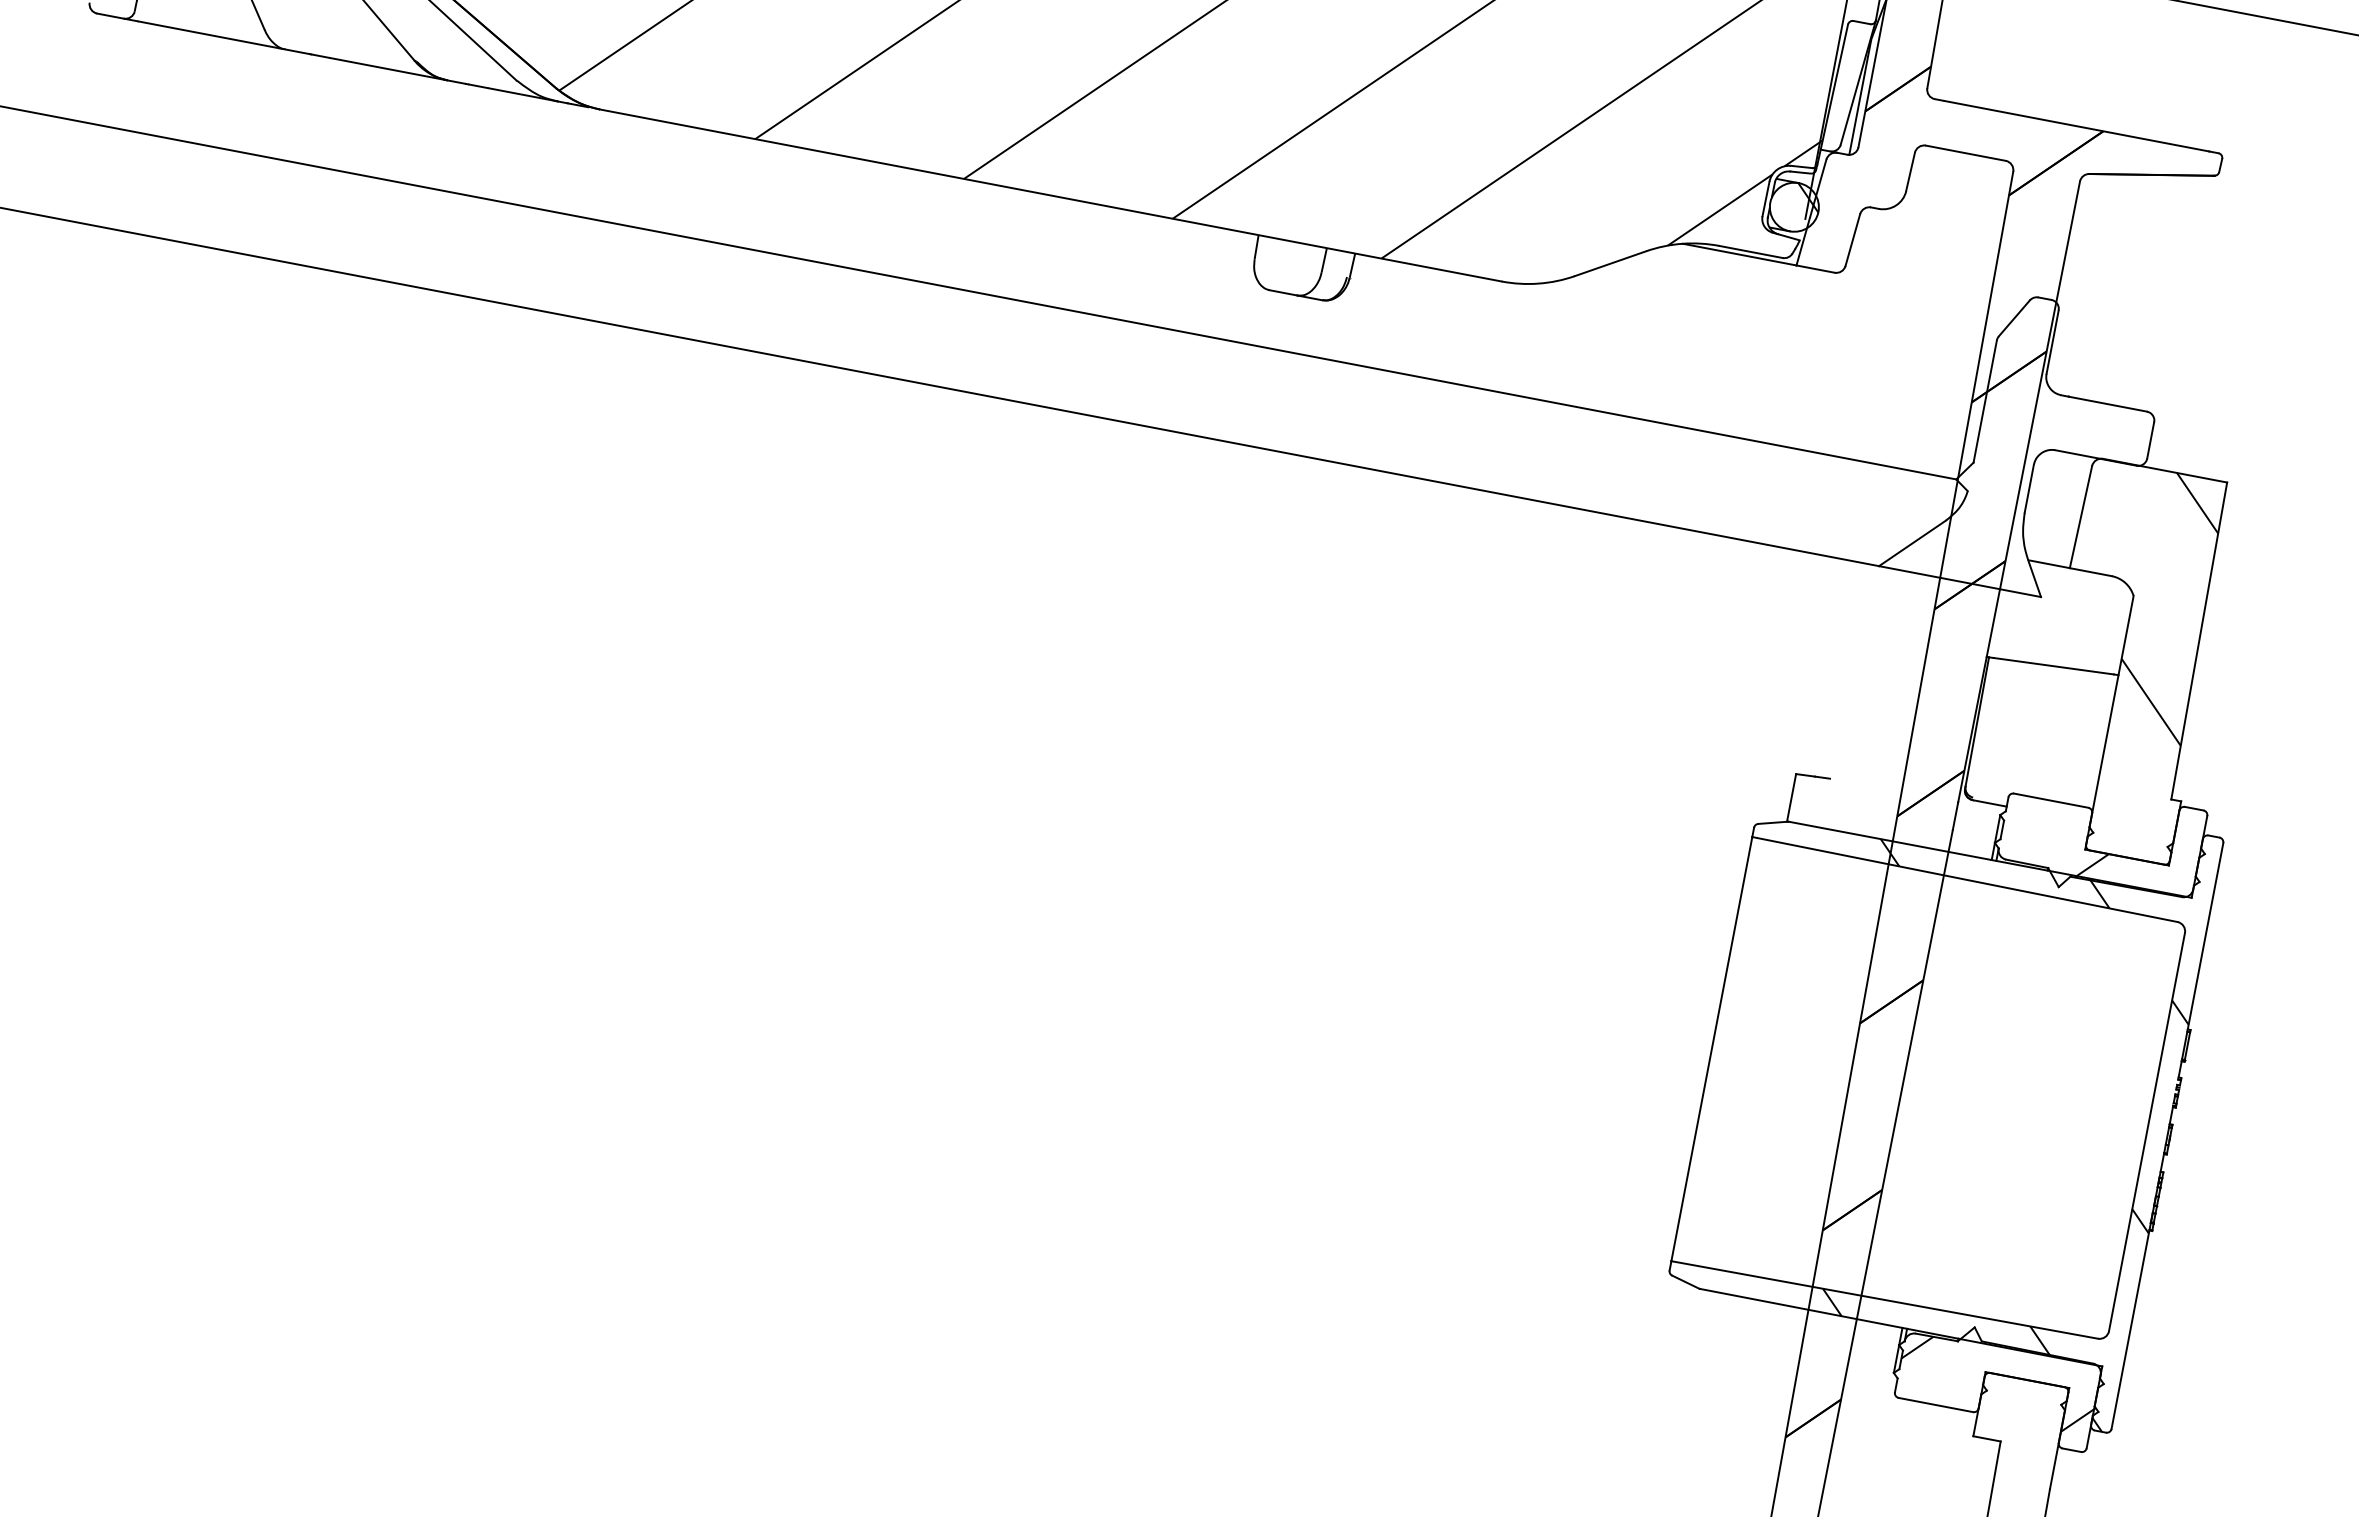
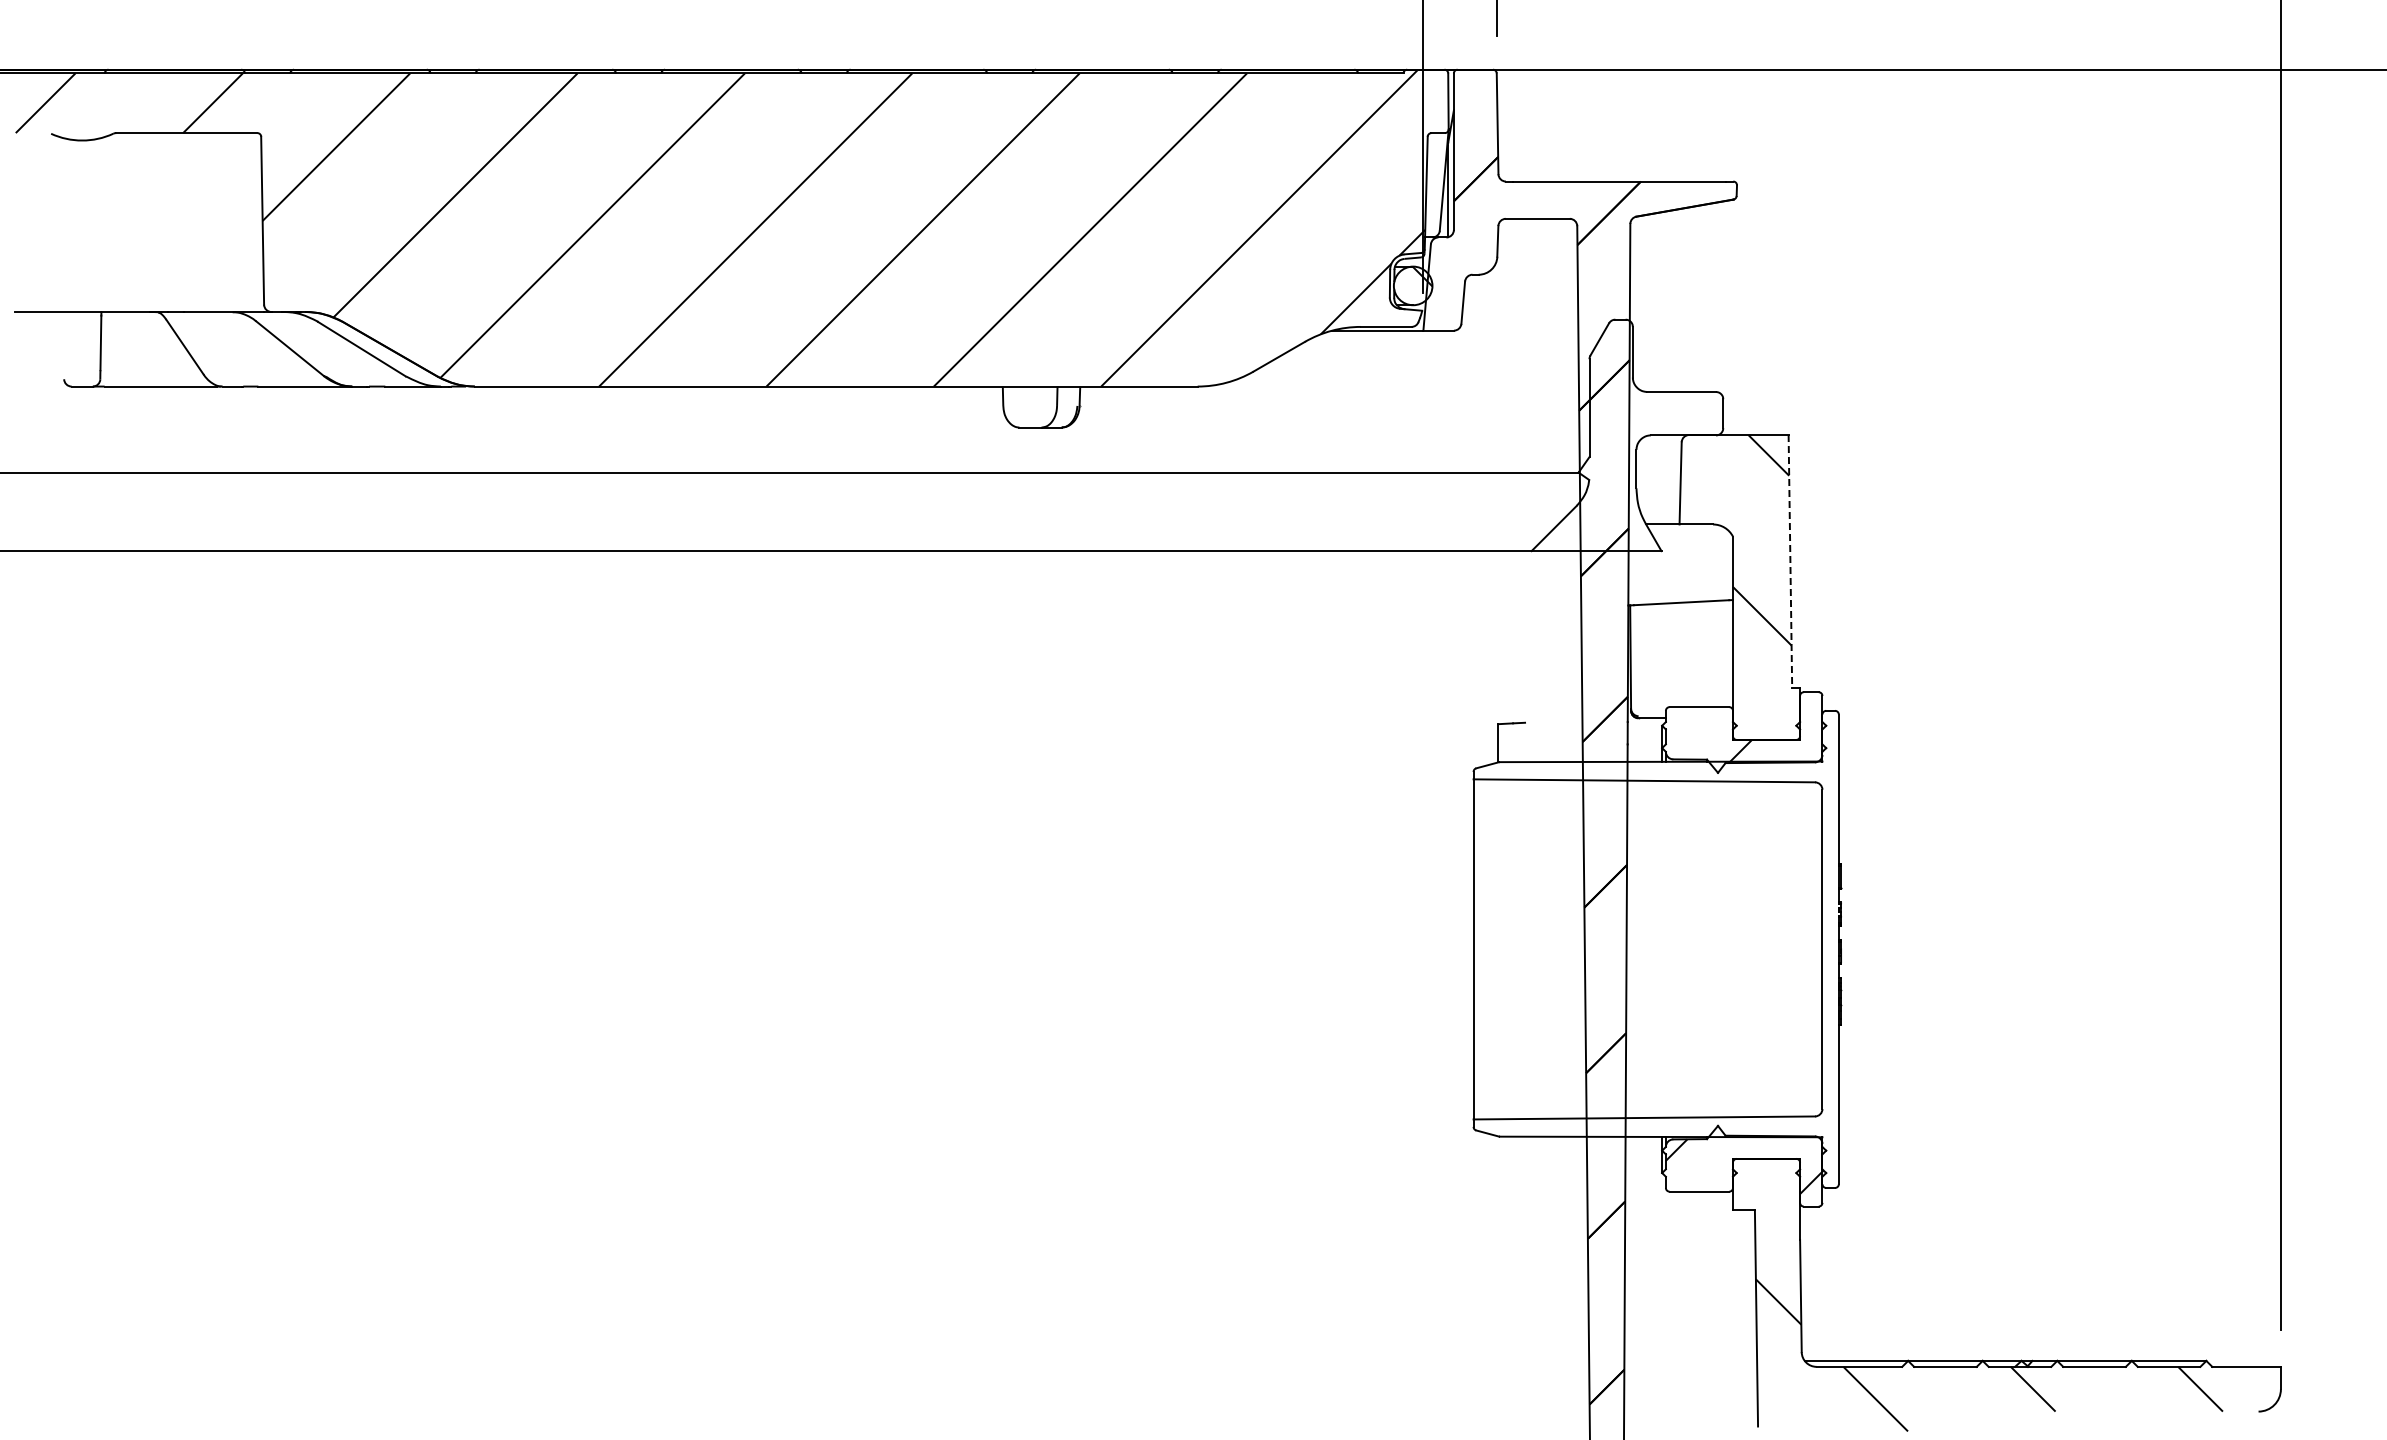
line: (2199, 640) -> (1790, 561), solid -> dashed
hatch: (1995, 1135) -> (1705, 974), removed

